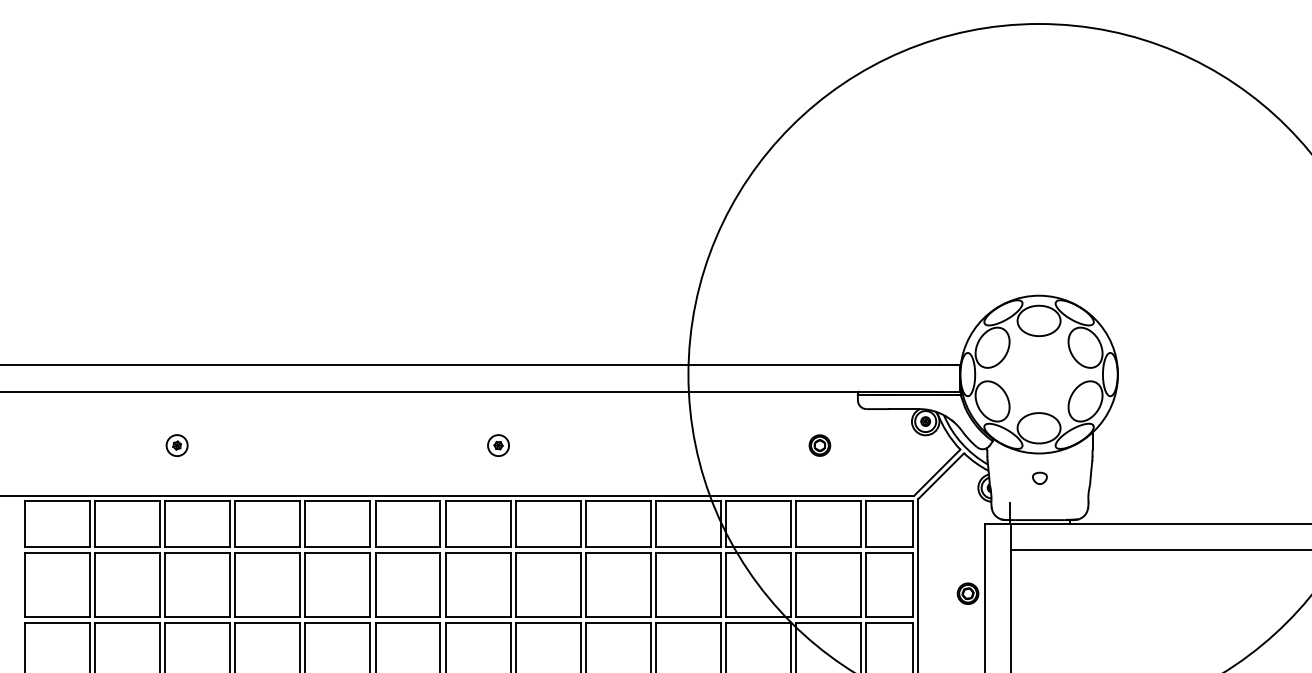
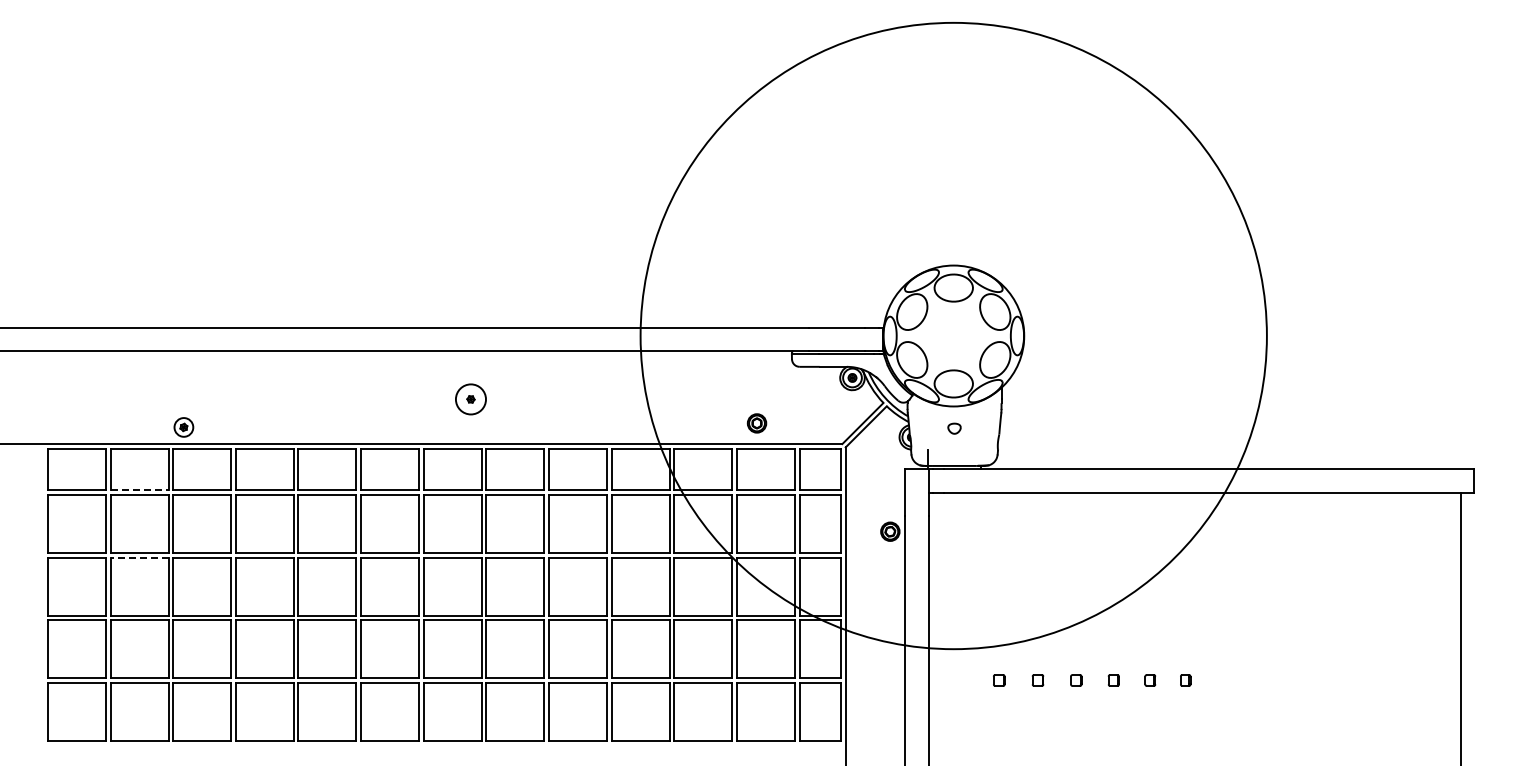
part: (176, 445) -> (183, 427), moved
circle: (498, 445) -> (470, 399), size x1.6
part: (819, 445) -> (756, 423), moved
line: (127, 547) -> (139, 490), solid -> dashed
line: (127, 622) -> (139, 557), solid -> dashed

